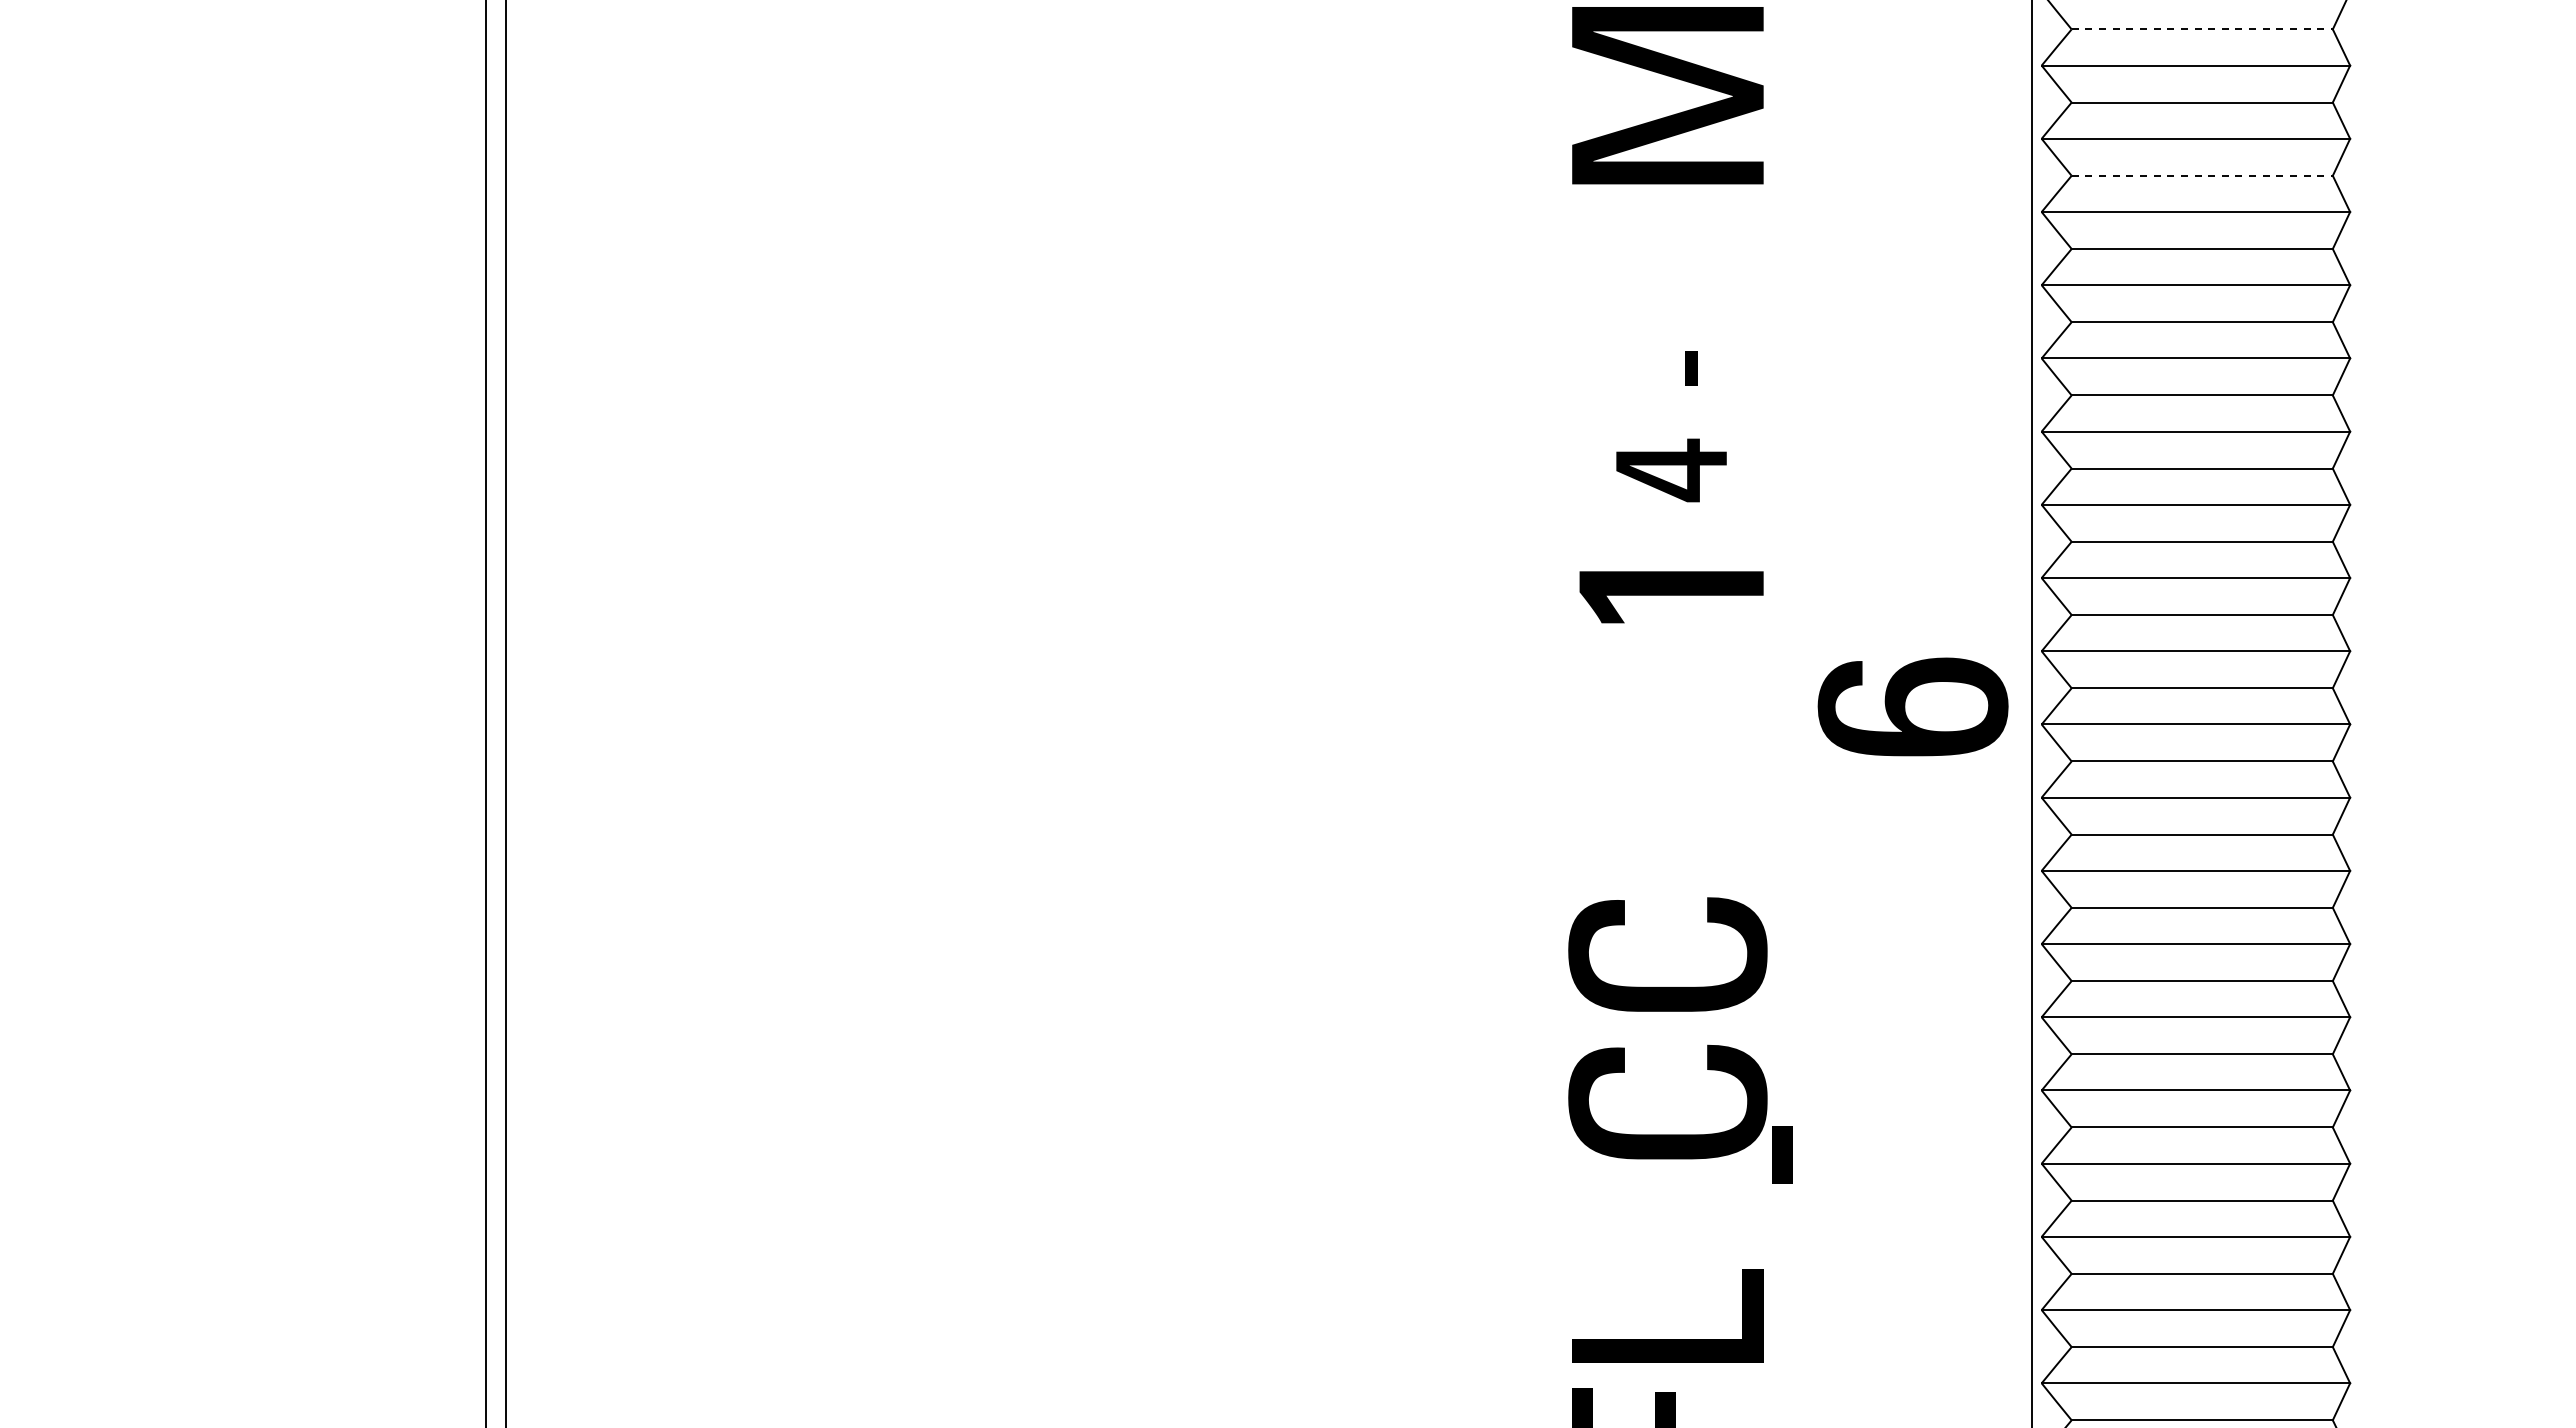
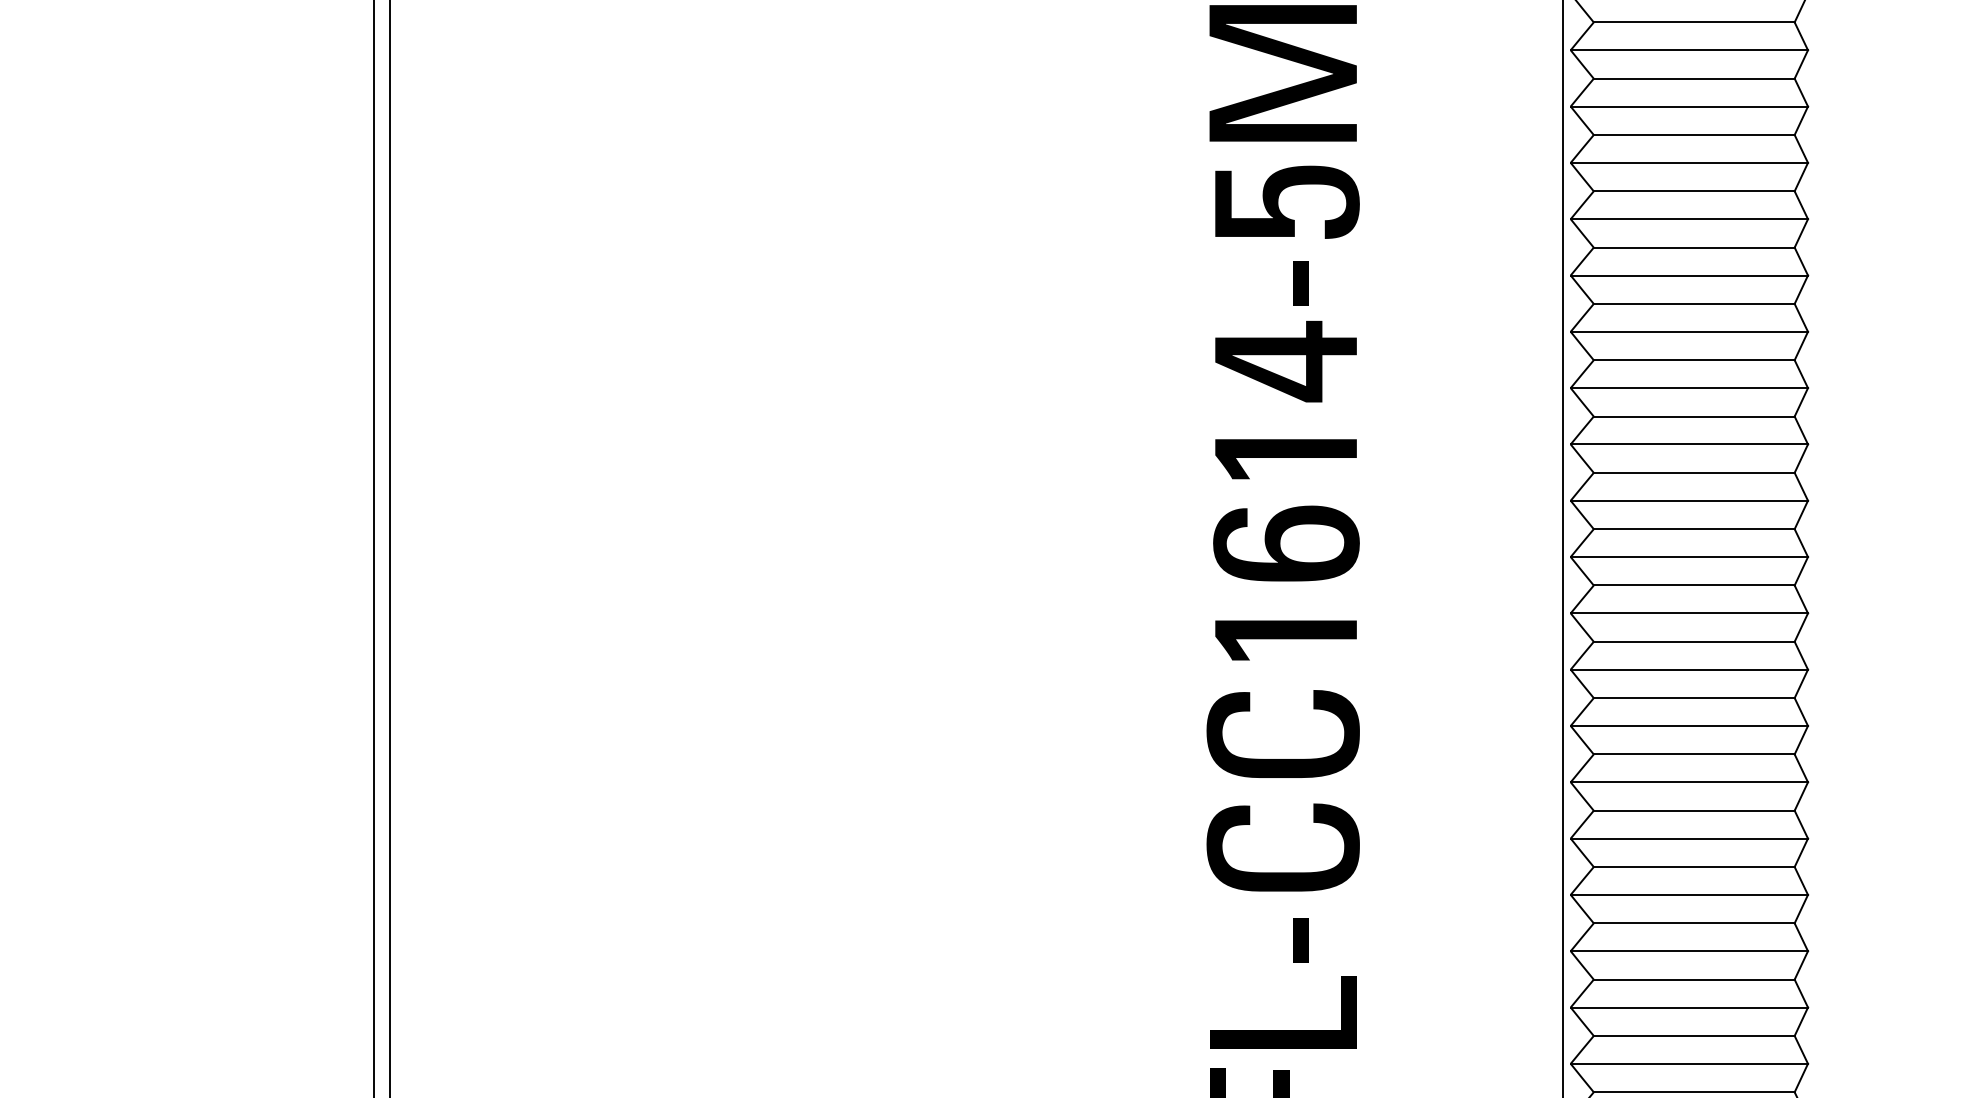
line: (2202, 29) -> (1694, 22), dashed -> solid
line: (2202, 175) -> (1694, 134), dashed -> solid
fill: (1673, 262) -> (1287, 201), added
part: (1691, 367) -> (1301, 282), size x1.67
part: (1671, 470) -> (1285, 361), size x1.67
part: (1912, 706) -> (1285, 543), moved
part: (1671, 832) -> (1285, 640), added
part: (1782, 1154) -> (1301, 940), moved

